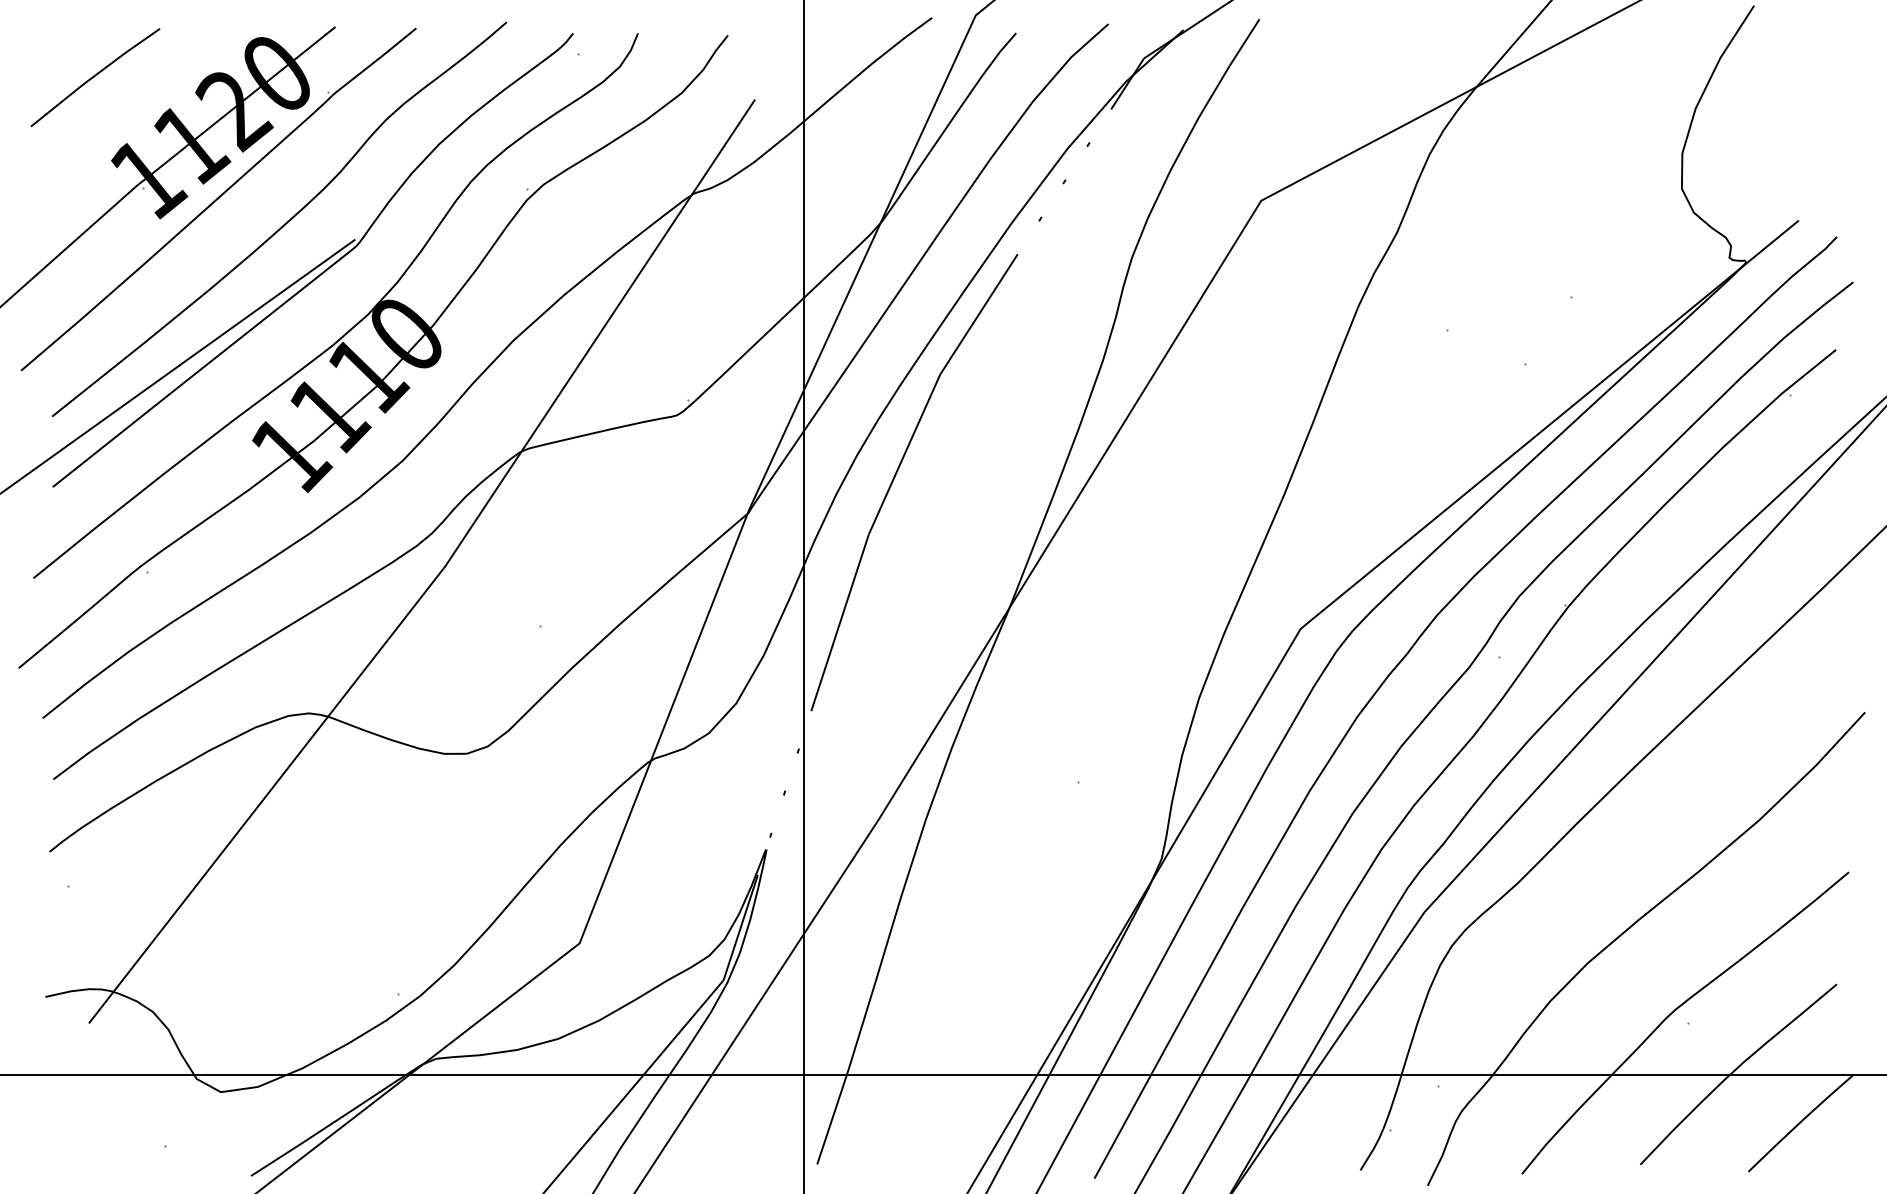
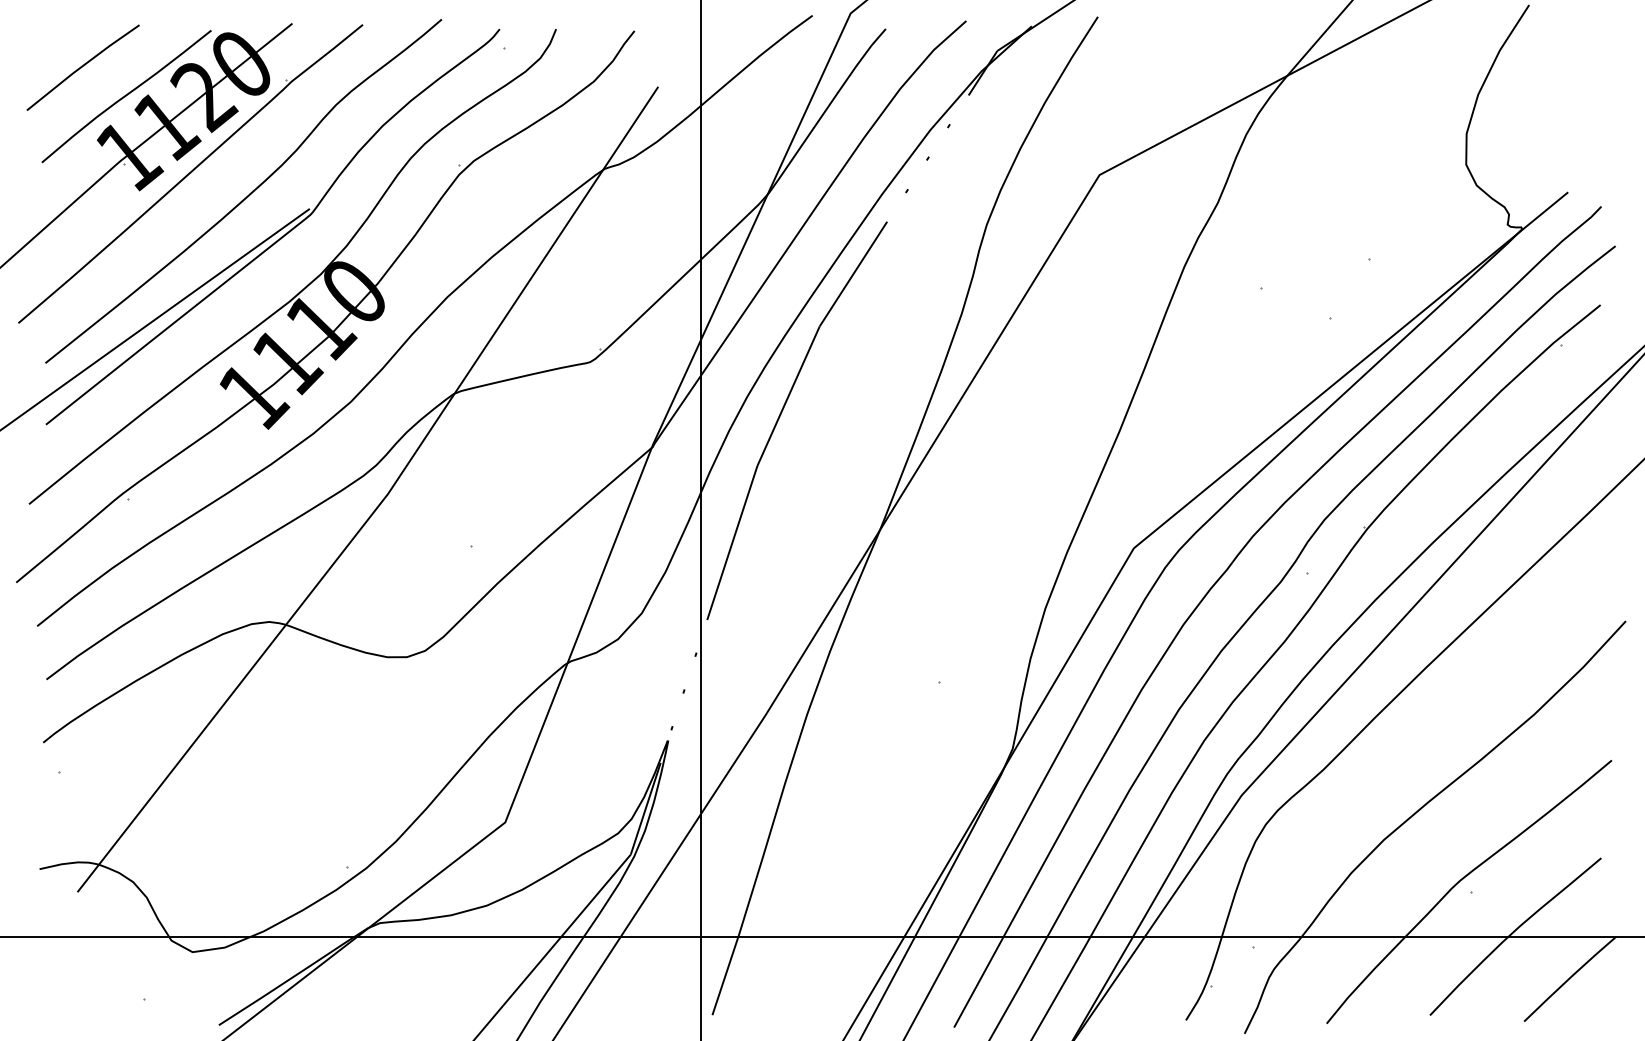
curve: (145, 110) -> (126, 96), added

